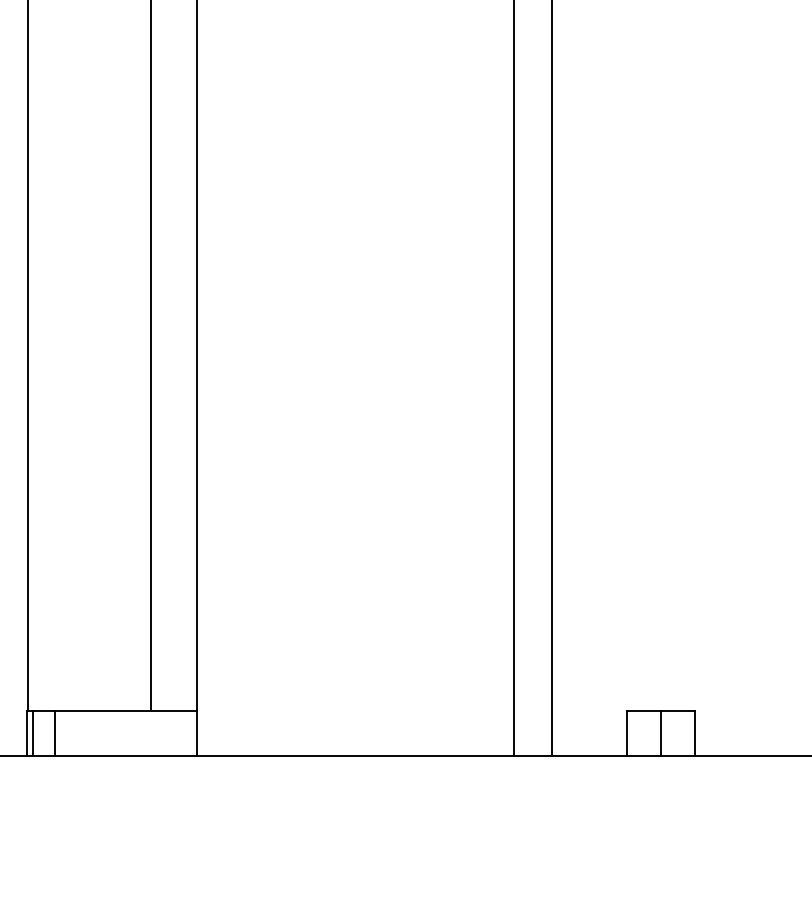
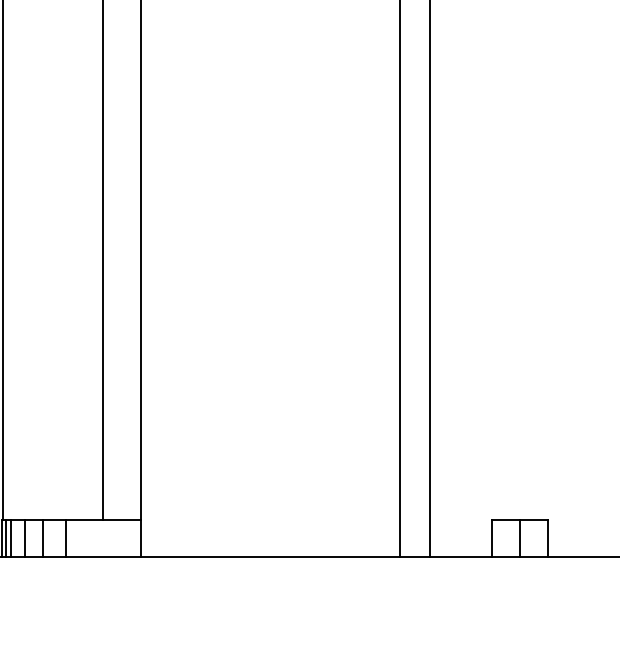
line: (38, 732) -> (11, 538), added
line: (77, 732) -> (43, 538), added
line: (106, 732) -> (66, 538), added

